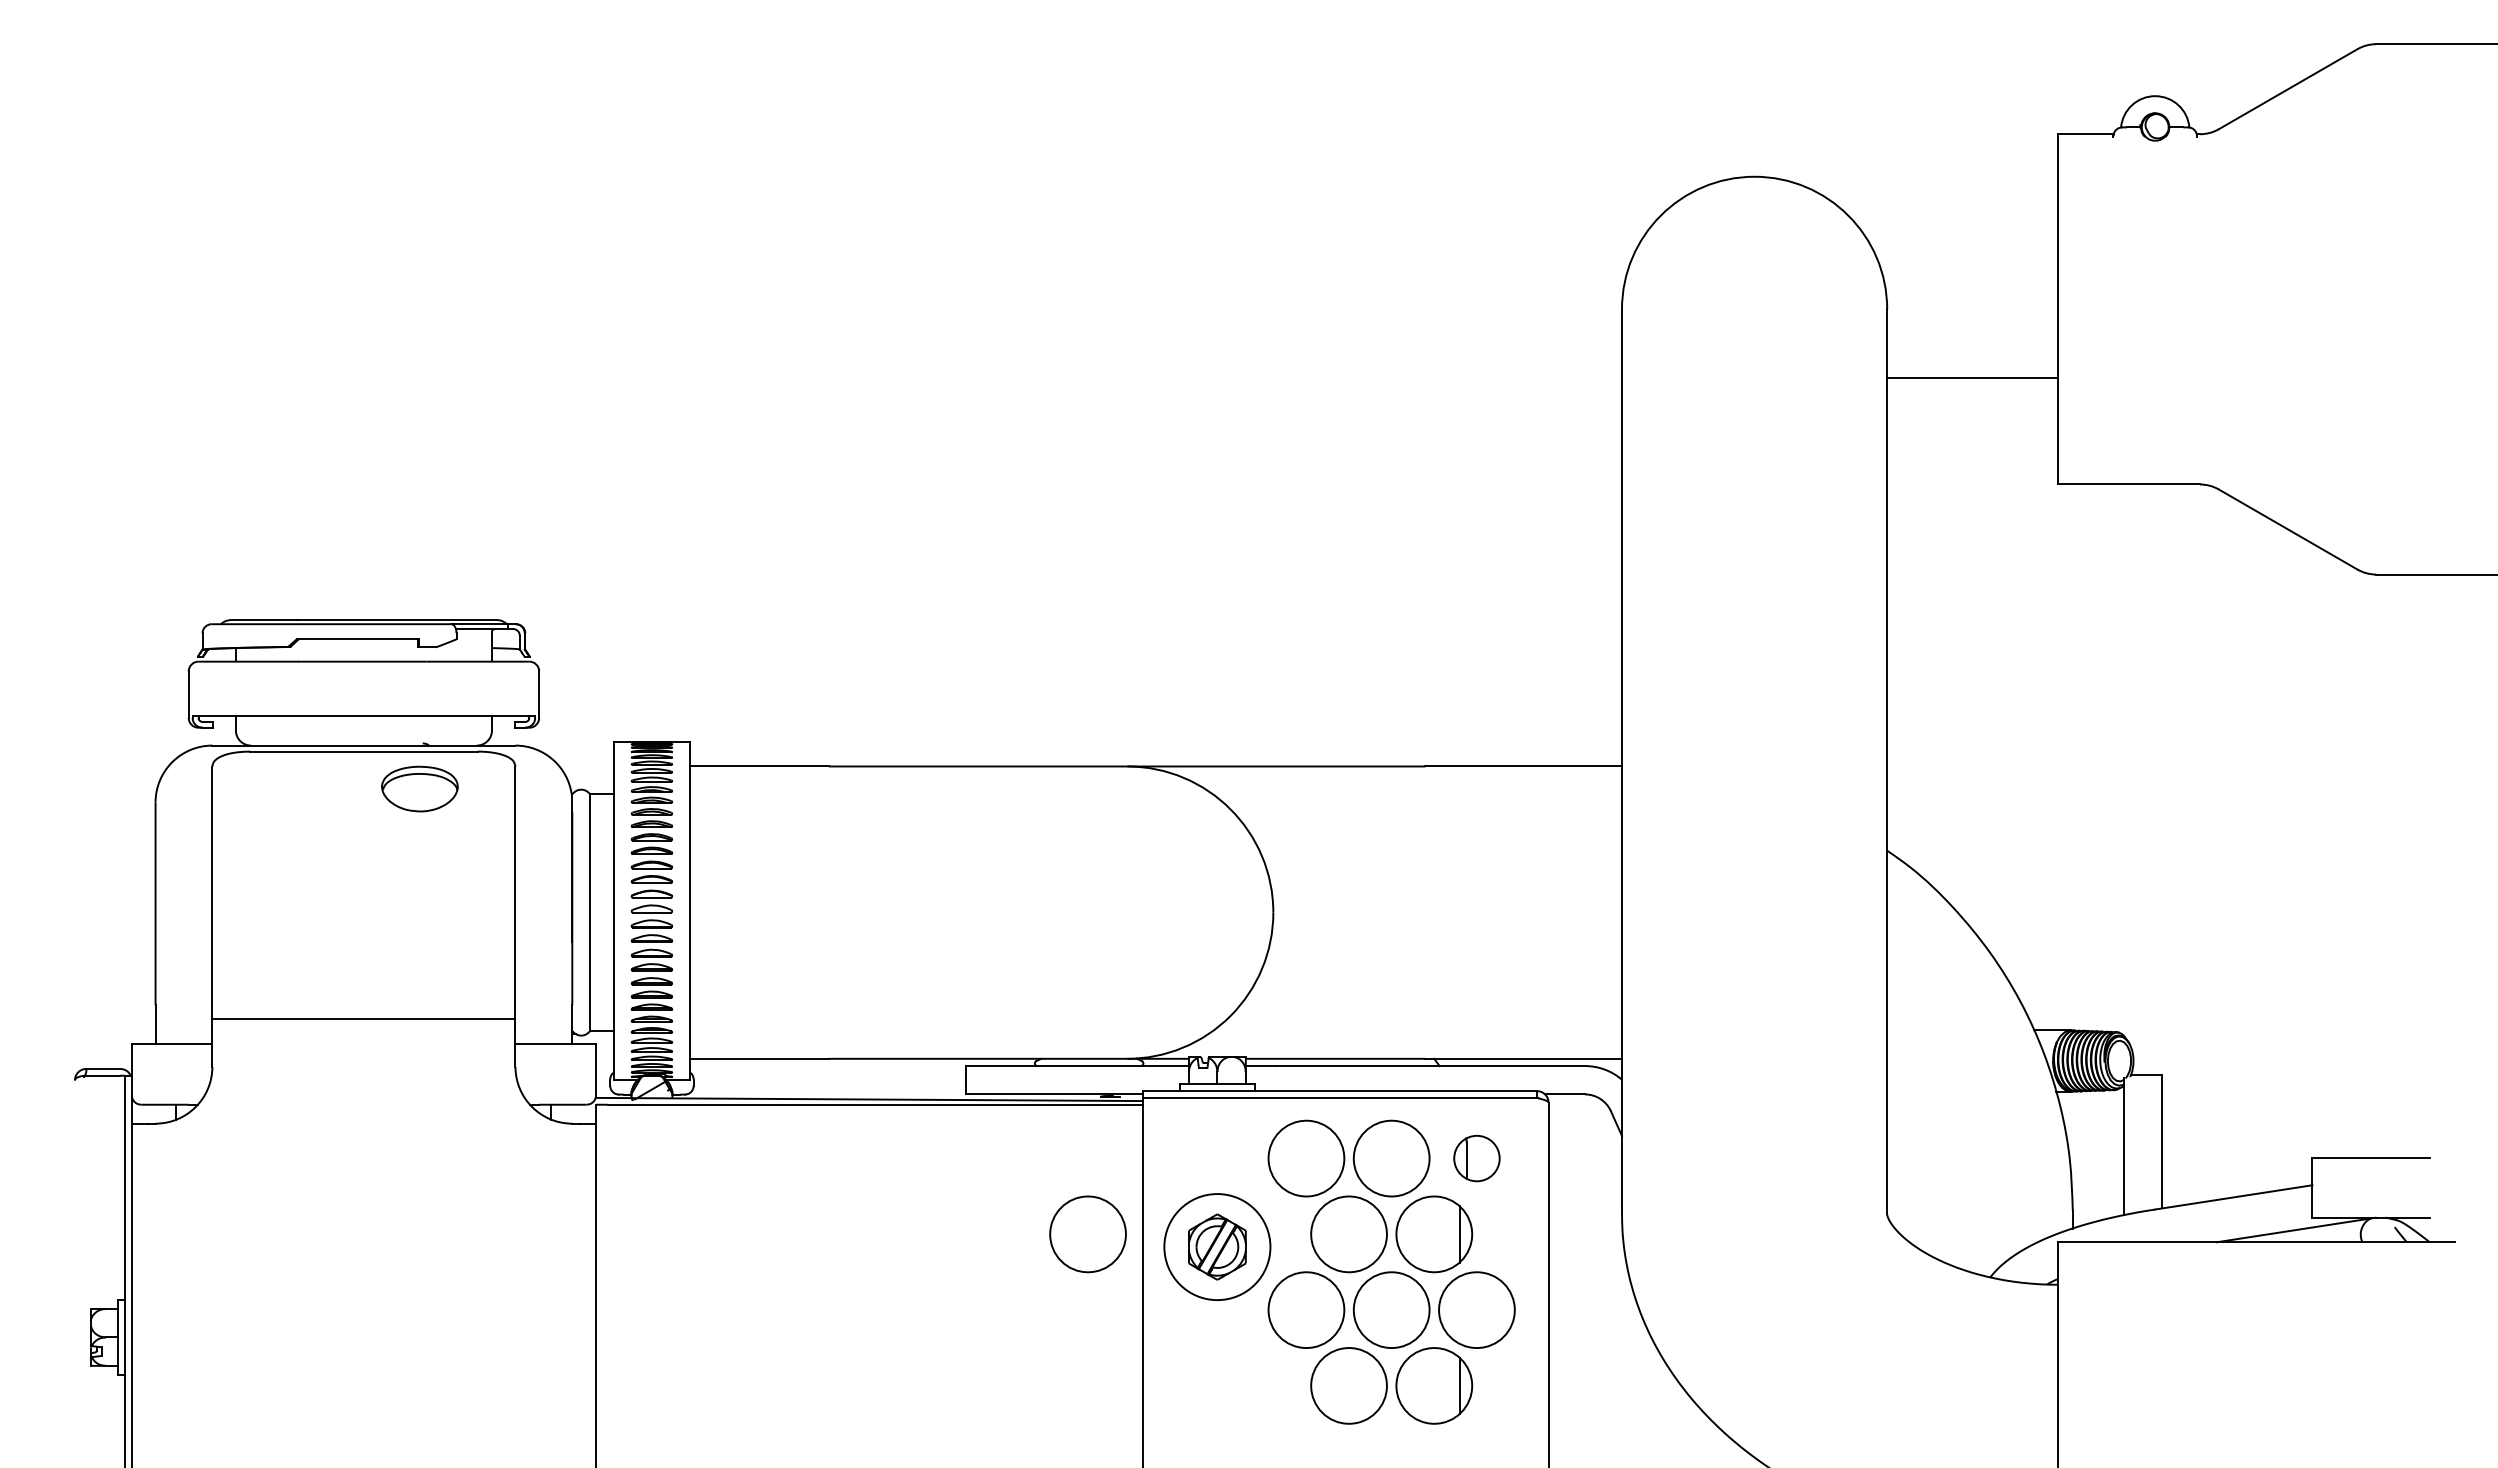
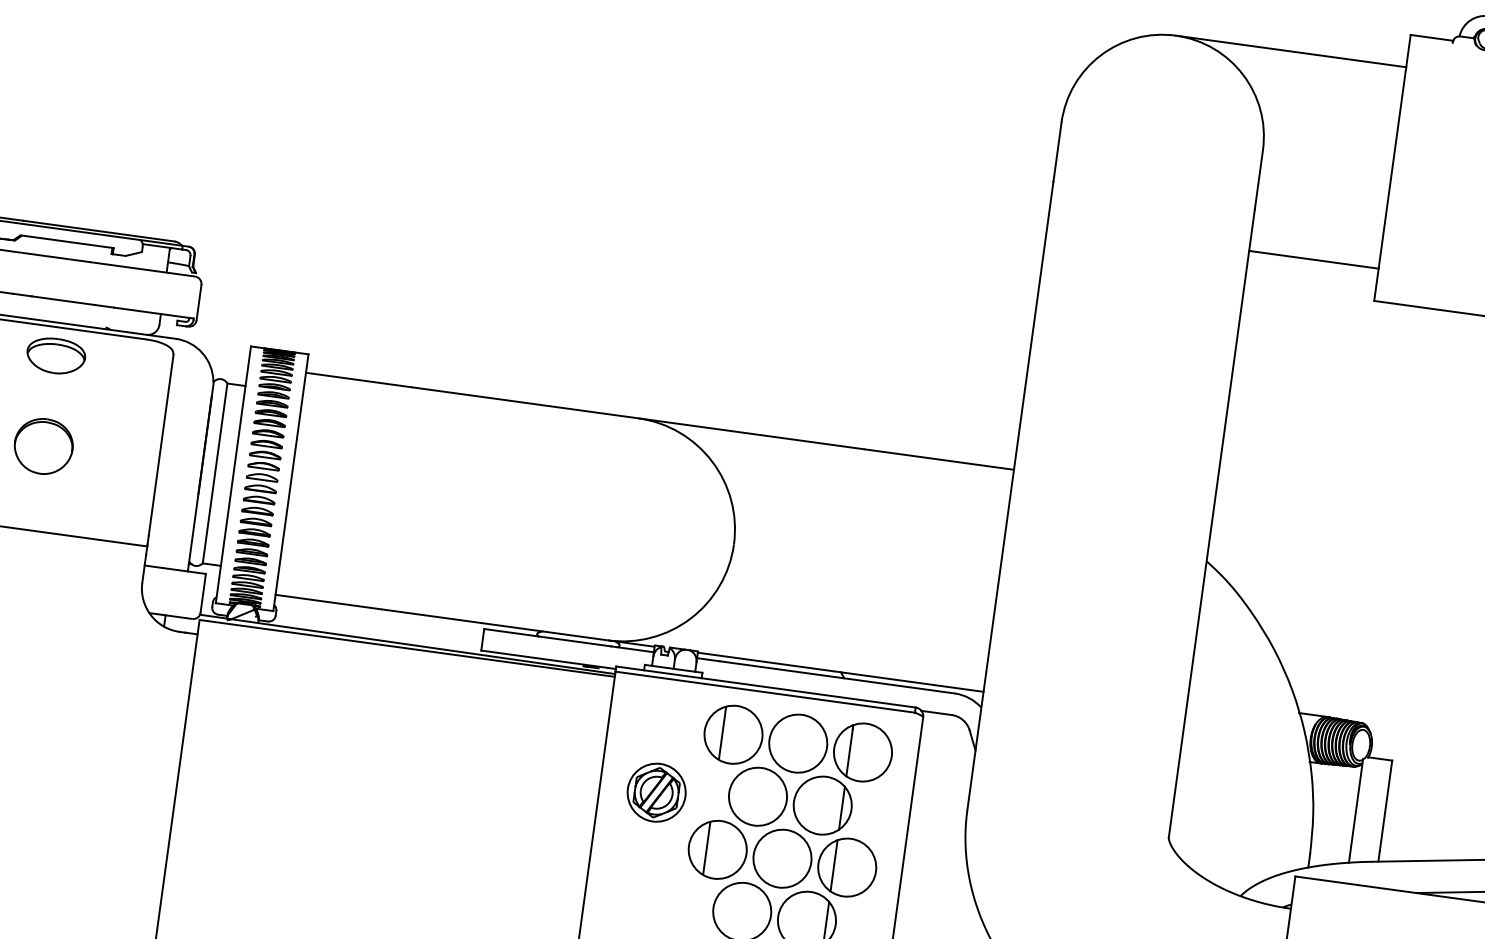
line: (1905, 176) -> (1290, 51), added
line: (1972, 377) -> (1313, 259), moved
part: (419, 788) -> (55, 355), moved
part: (363, 907) -> (43, 445), added
line: (1291, 1158) -> (722, 733), added
part: (1476, 1158) -> (862, 752), size x1.67
circle: (1087, 1234) -> (559, 769), removed
circle: (1217, 1246) -> (656, 792), size x0.71
line: (1291, 1309) -> (706, 847), added
line: (1459, 1309) -> (834, 865), added

